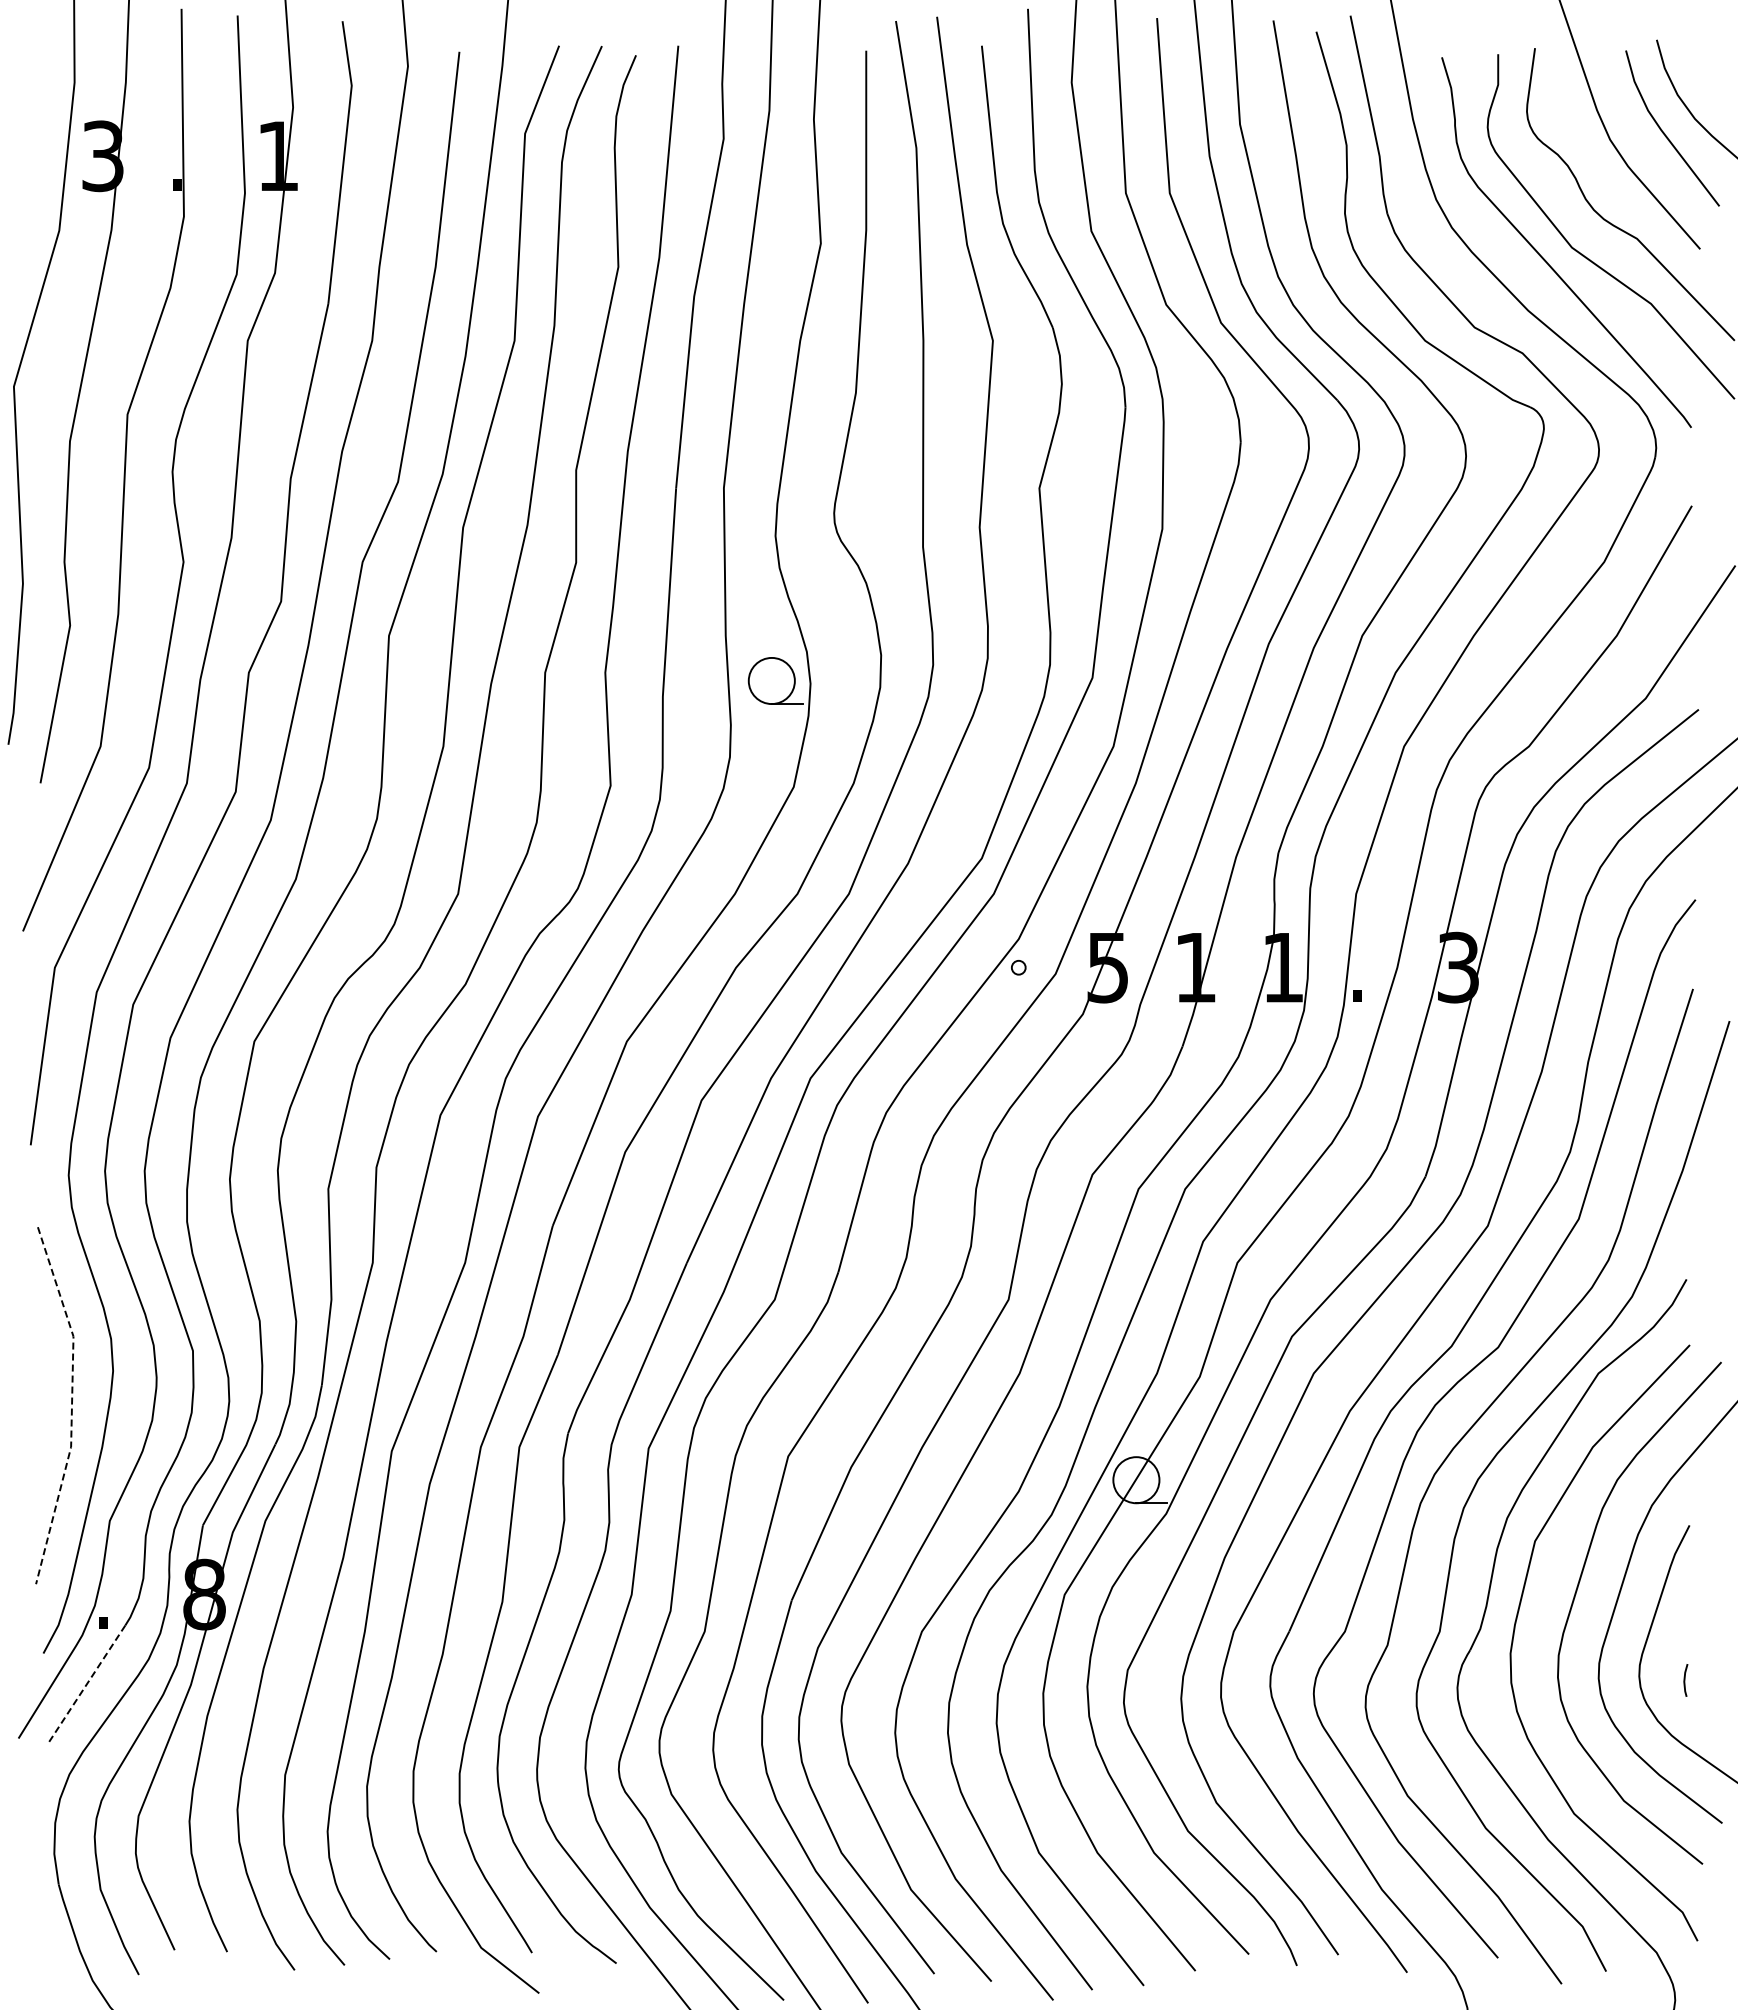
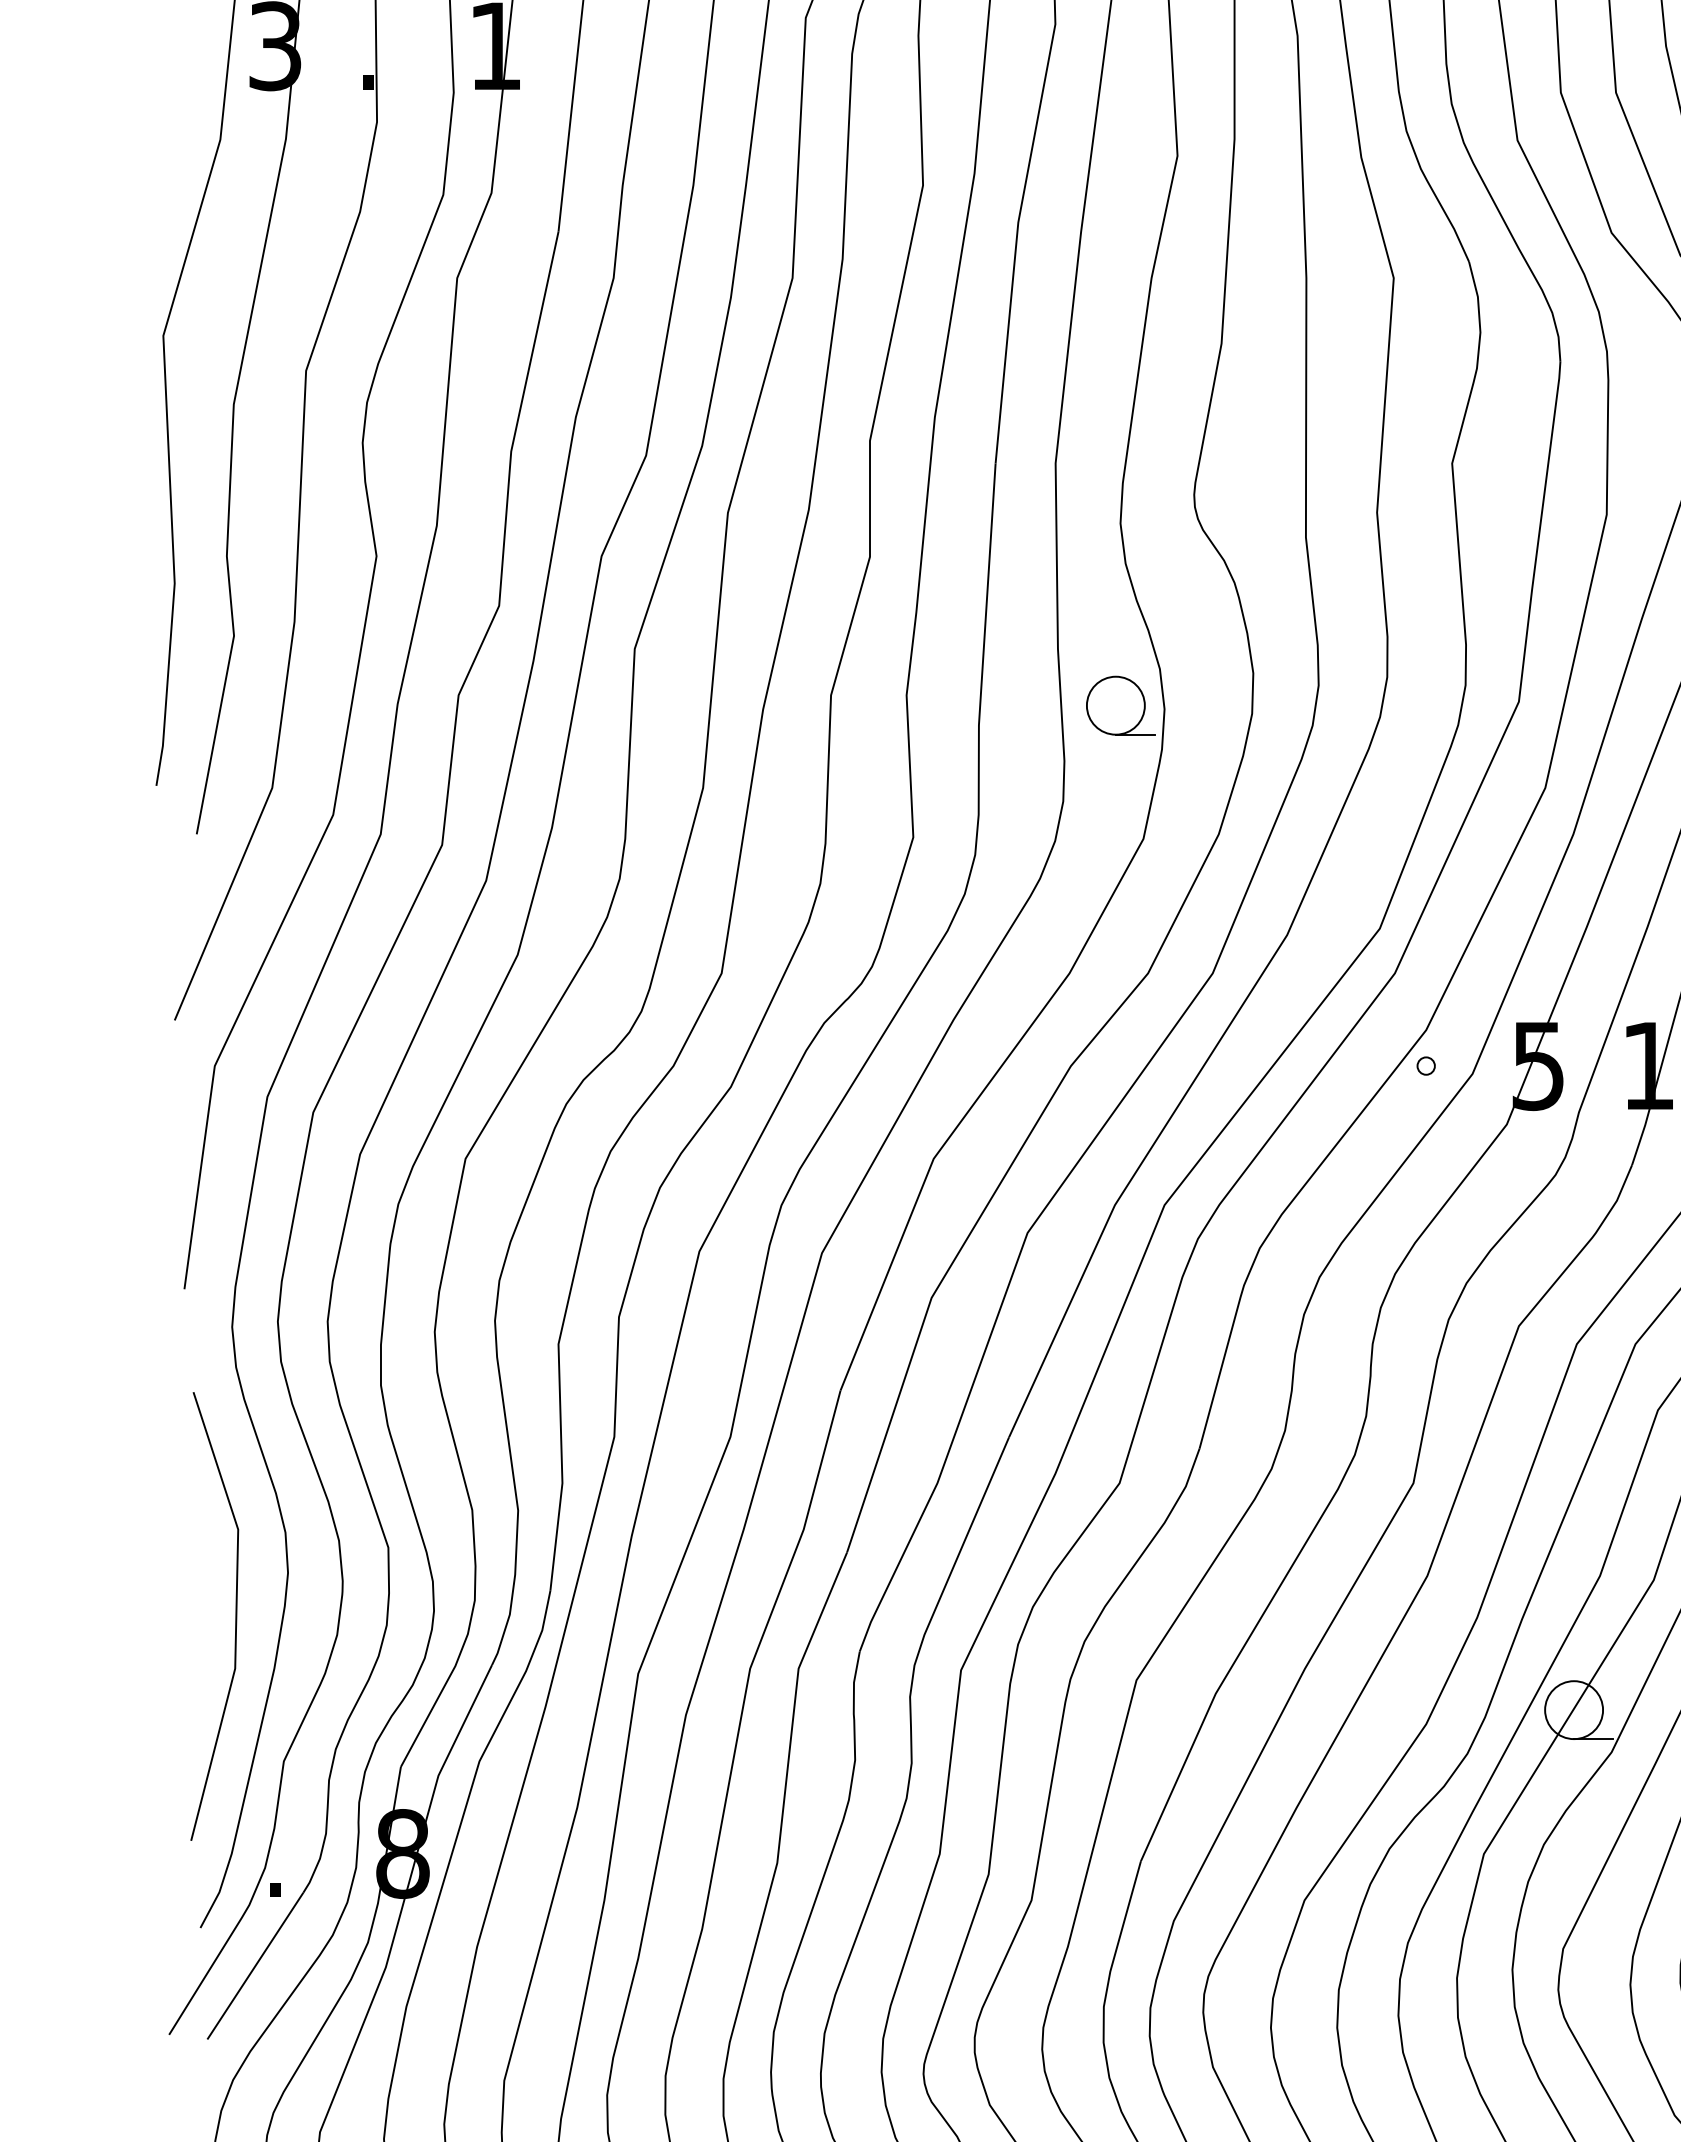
line: (72, 1405) -> (236, 1616), dashed -> solid
line: (87, 1683) -> (255, 1965), dashed -> solid

